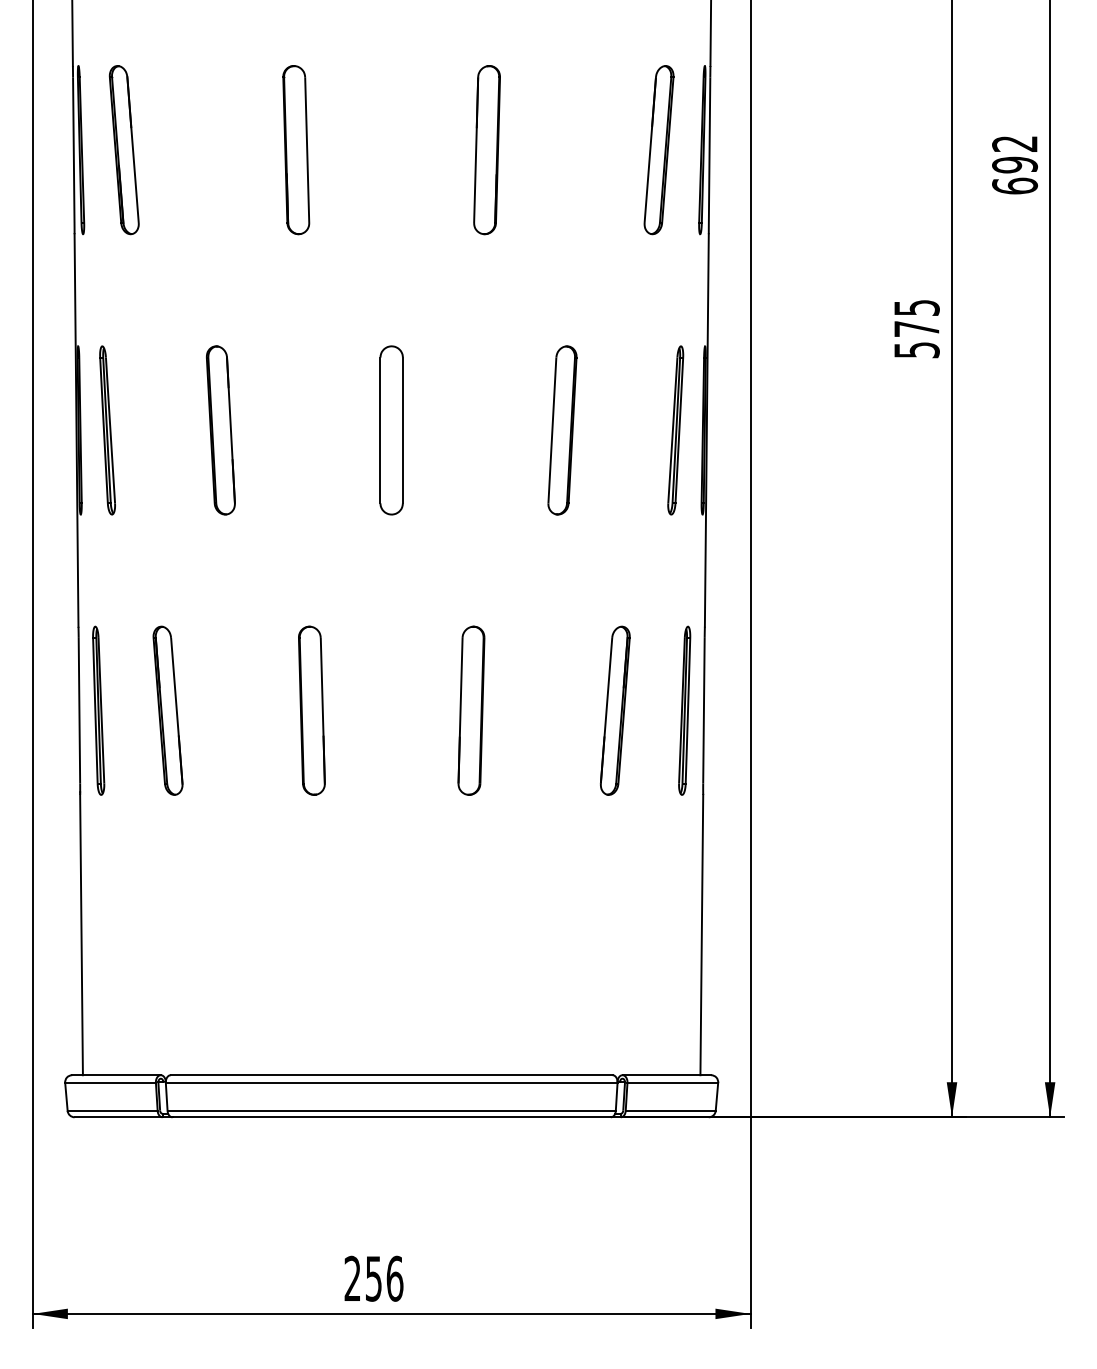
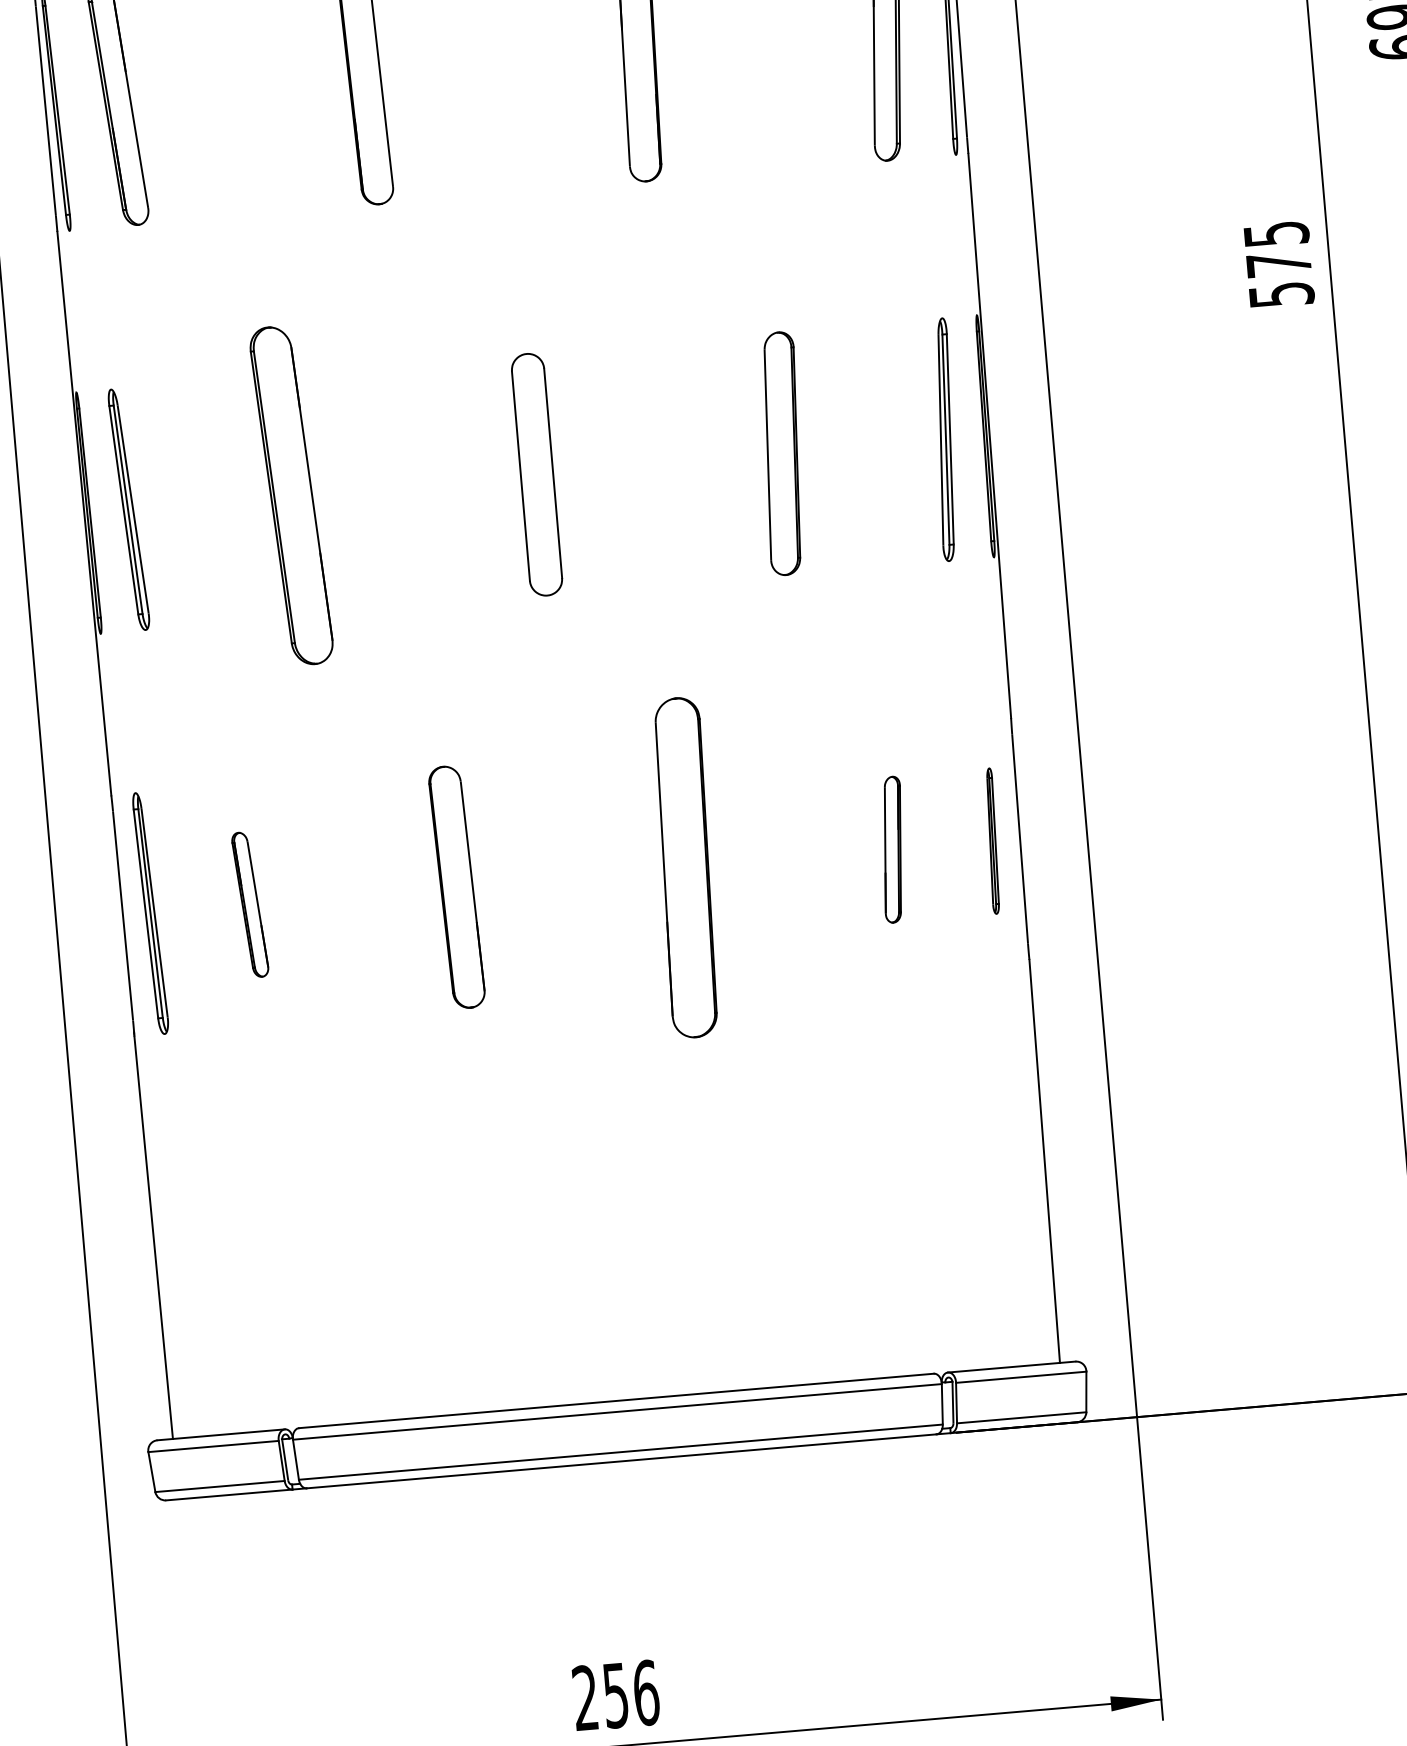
part: (220, 430) -> (291, 495), size x1.4
part: (167, 710) -> (249, 904), size x0.6
part: (471, 710) -> (686, 867), size x1.4
part: (615, 710) -> (893, 849), size x0.6
part: (684, 710) -> (992, 840), size x0.6

